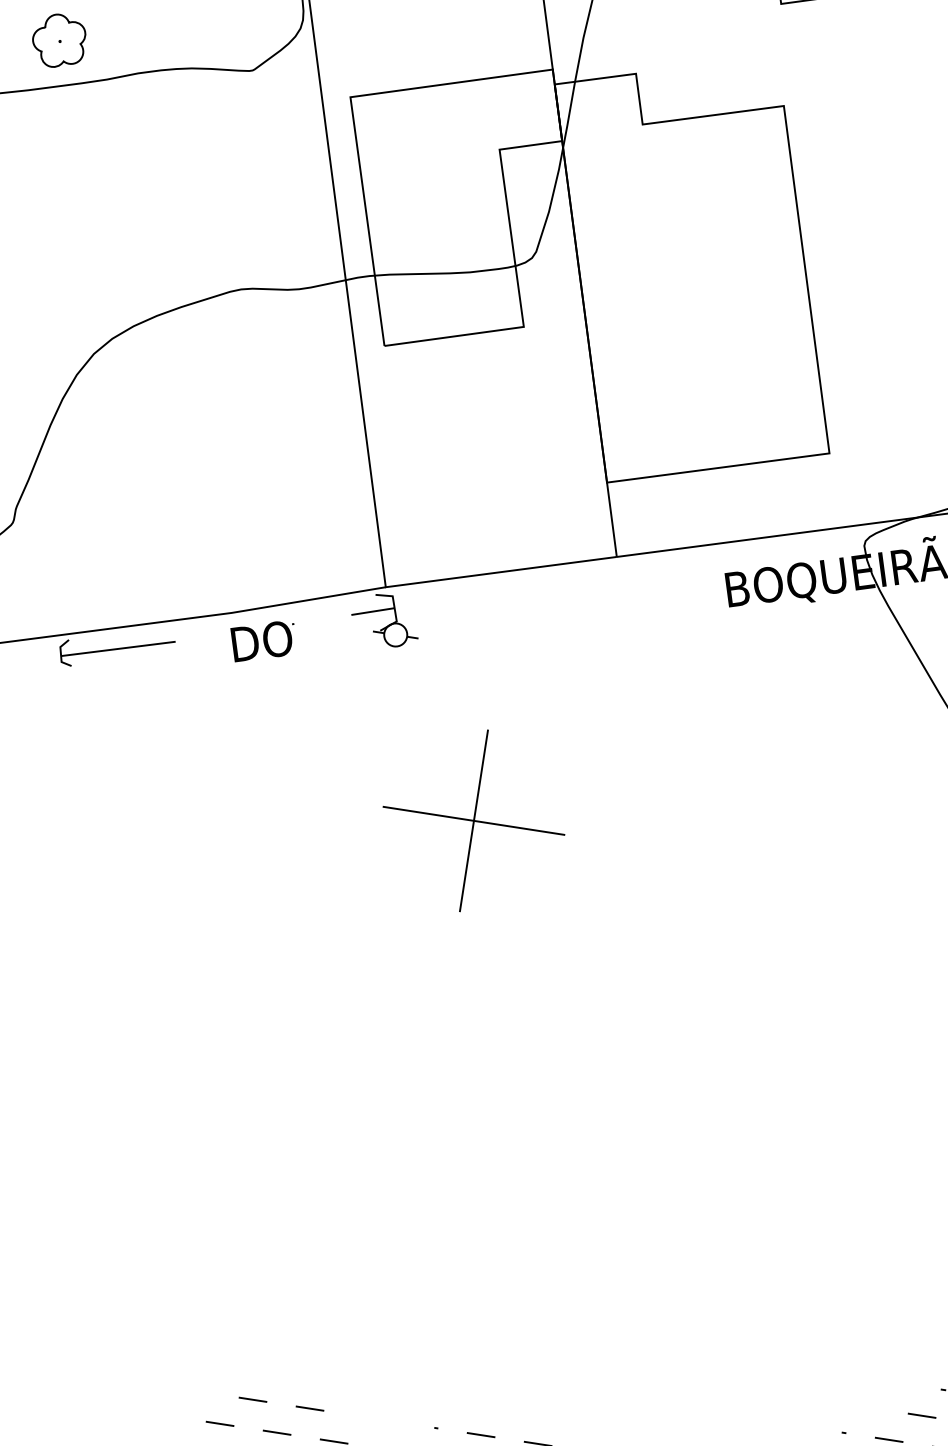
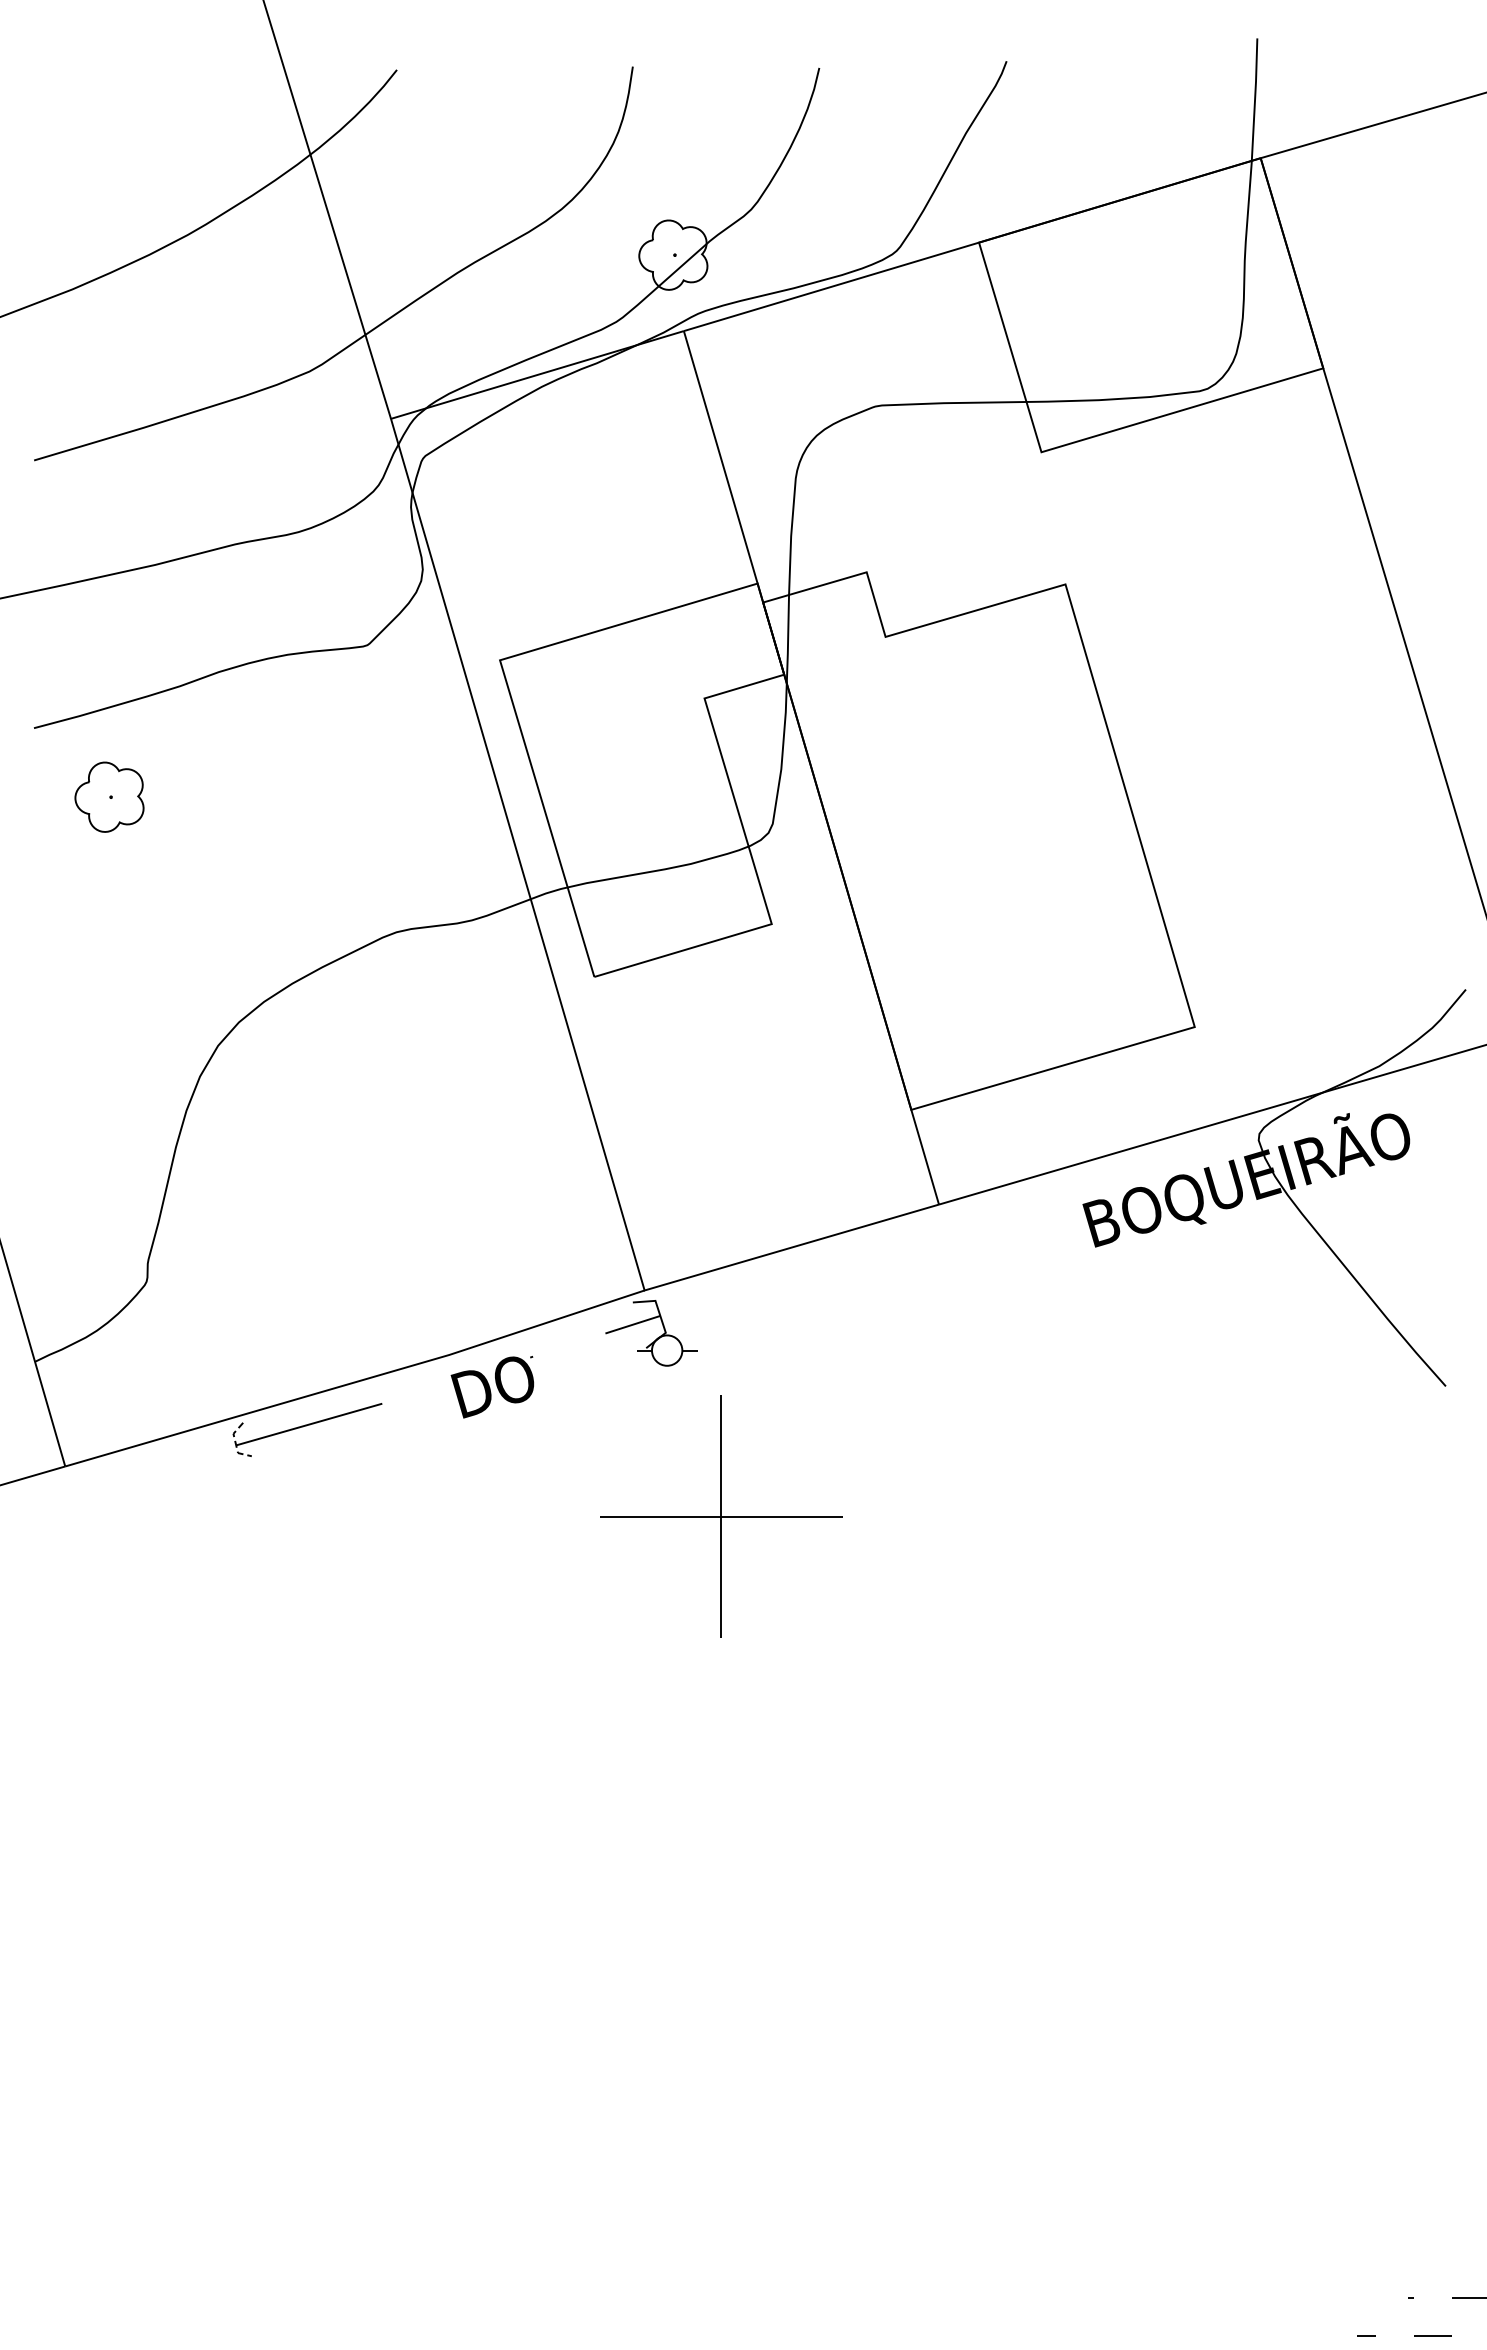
part: (58, 40) -> (109, 796), moved
line: (60, 654) -> (235, 1443), solid -> dashed
part: (474, 820) -> (721, 1516), moved

